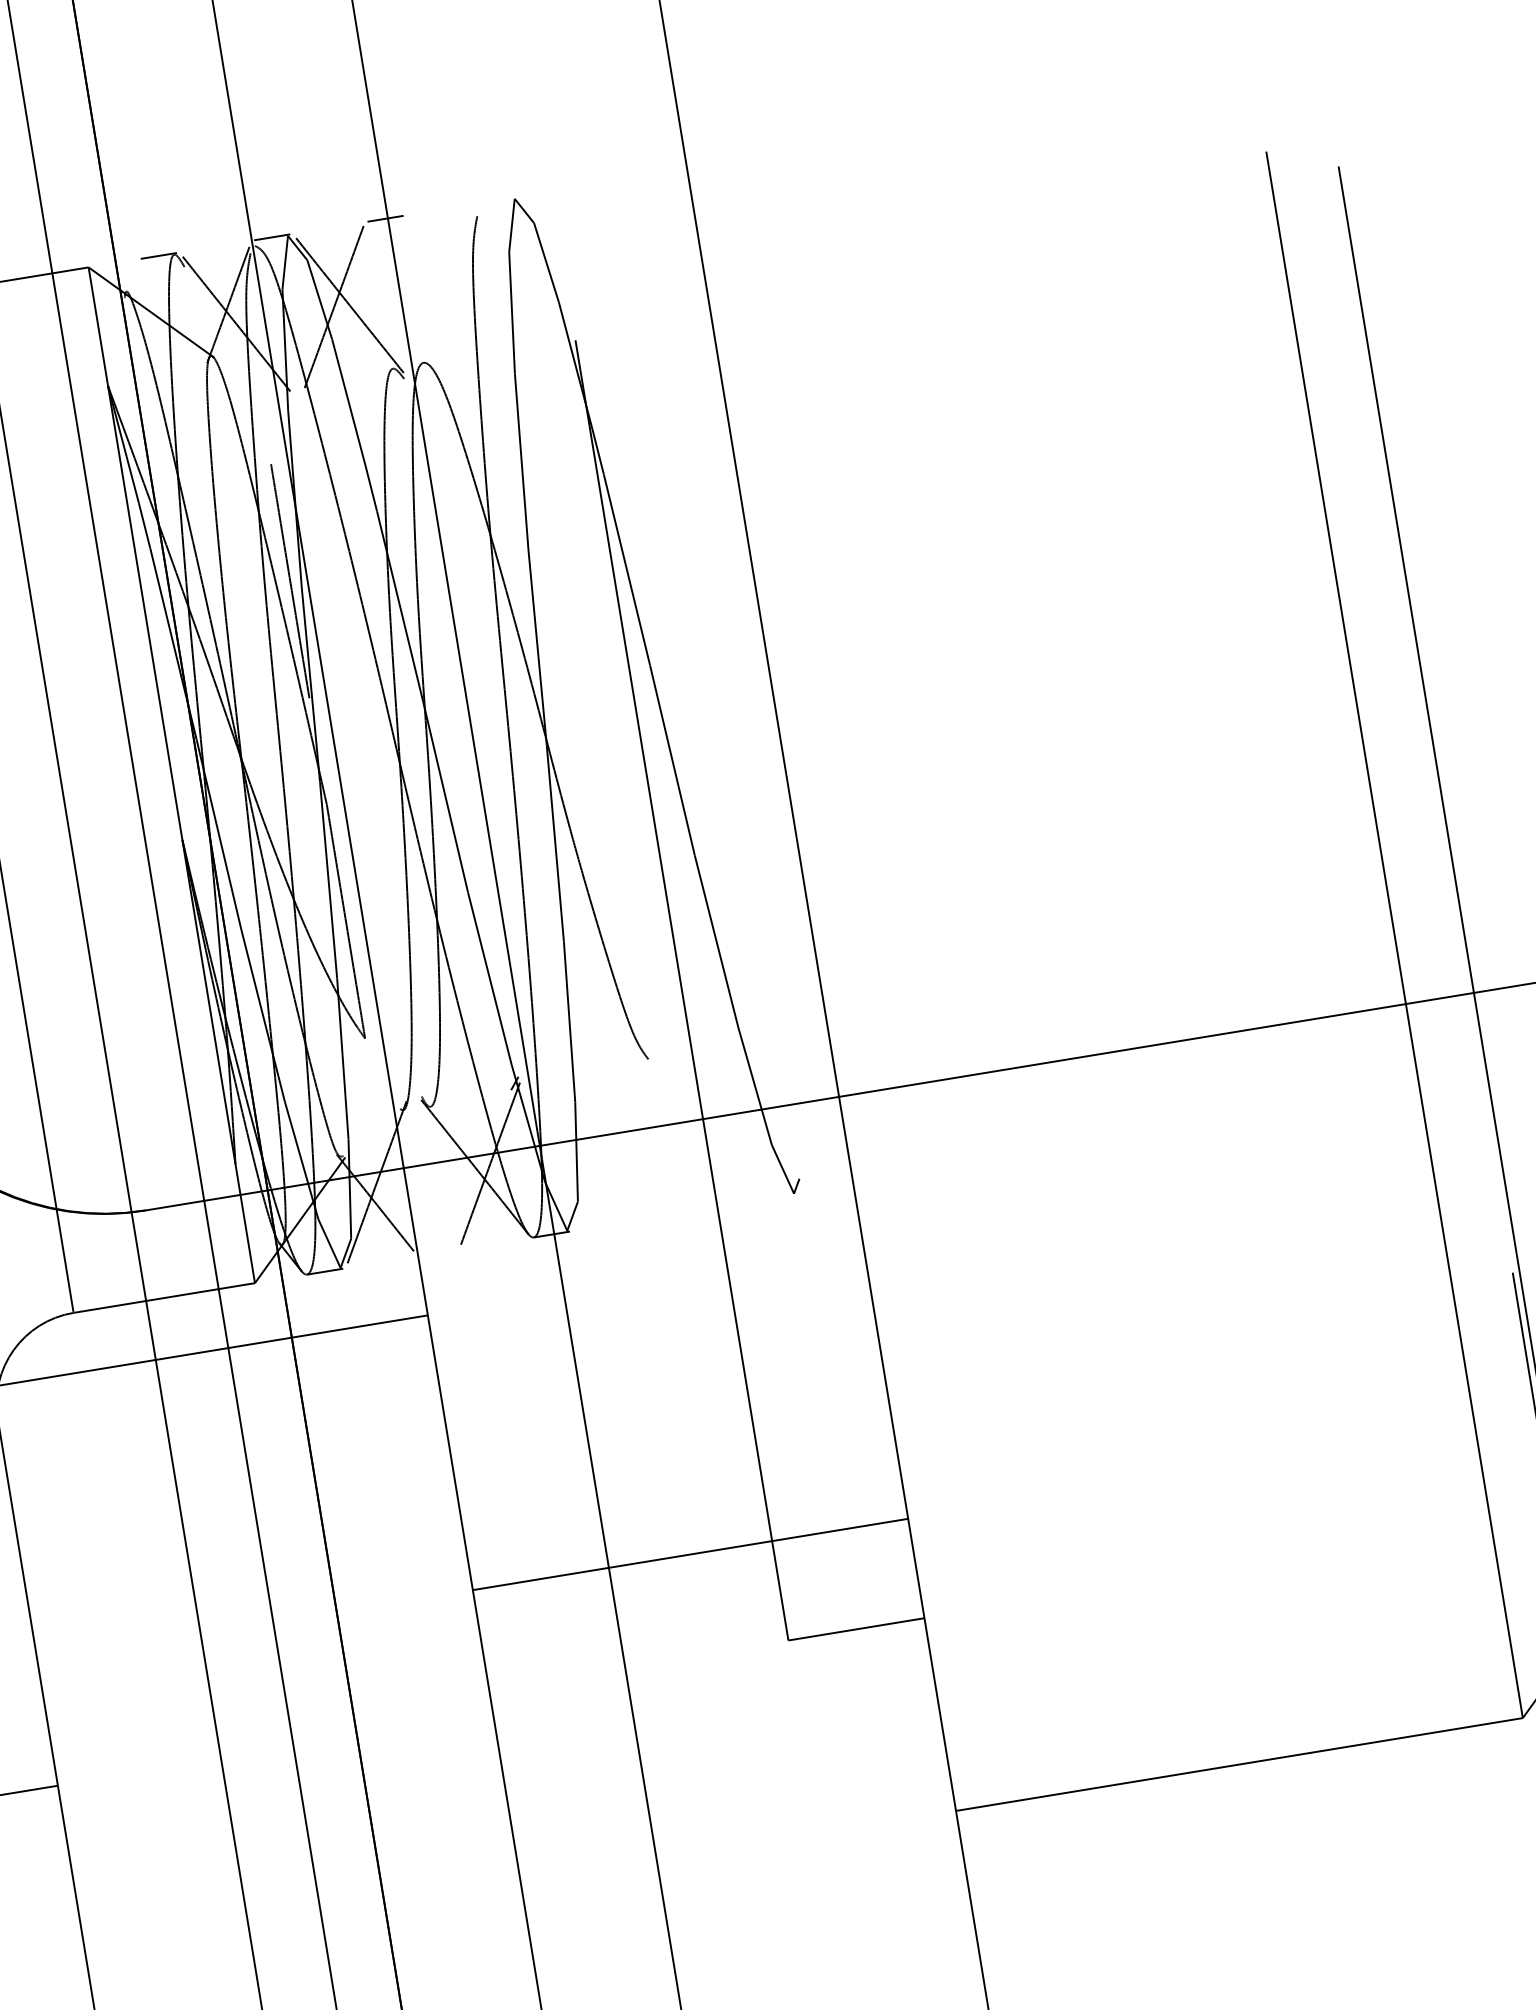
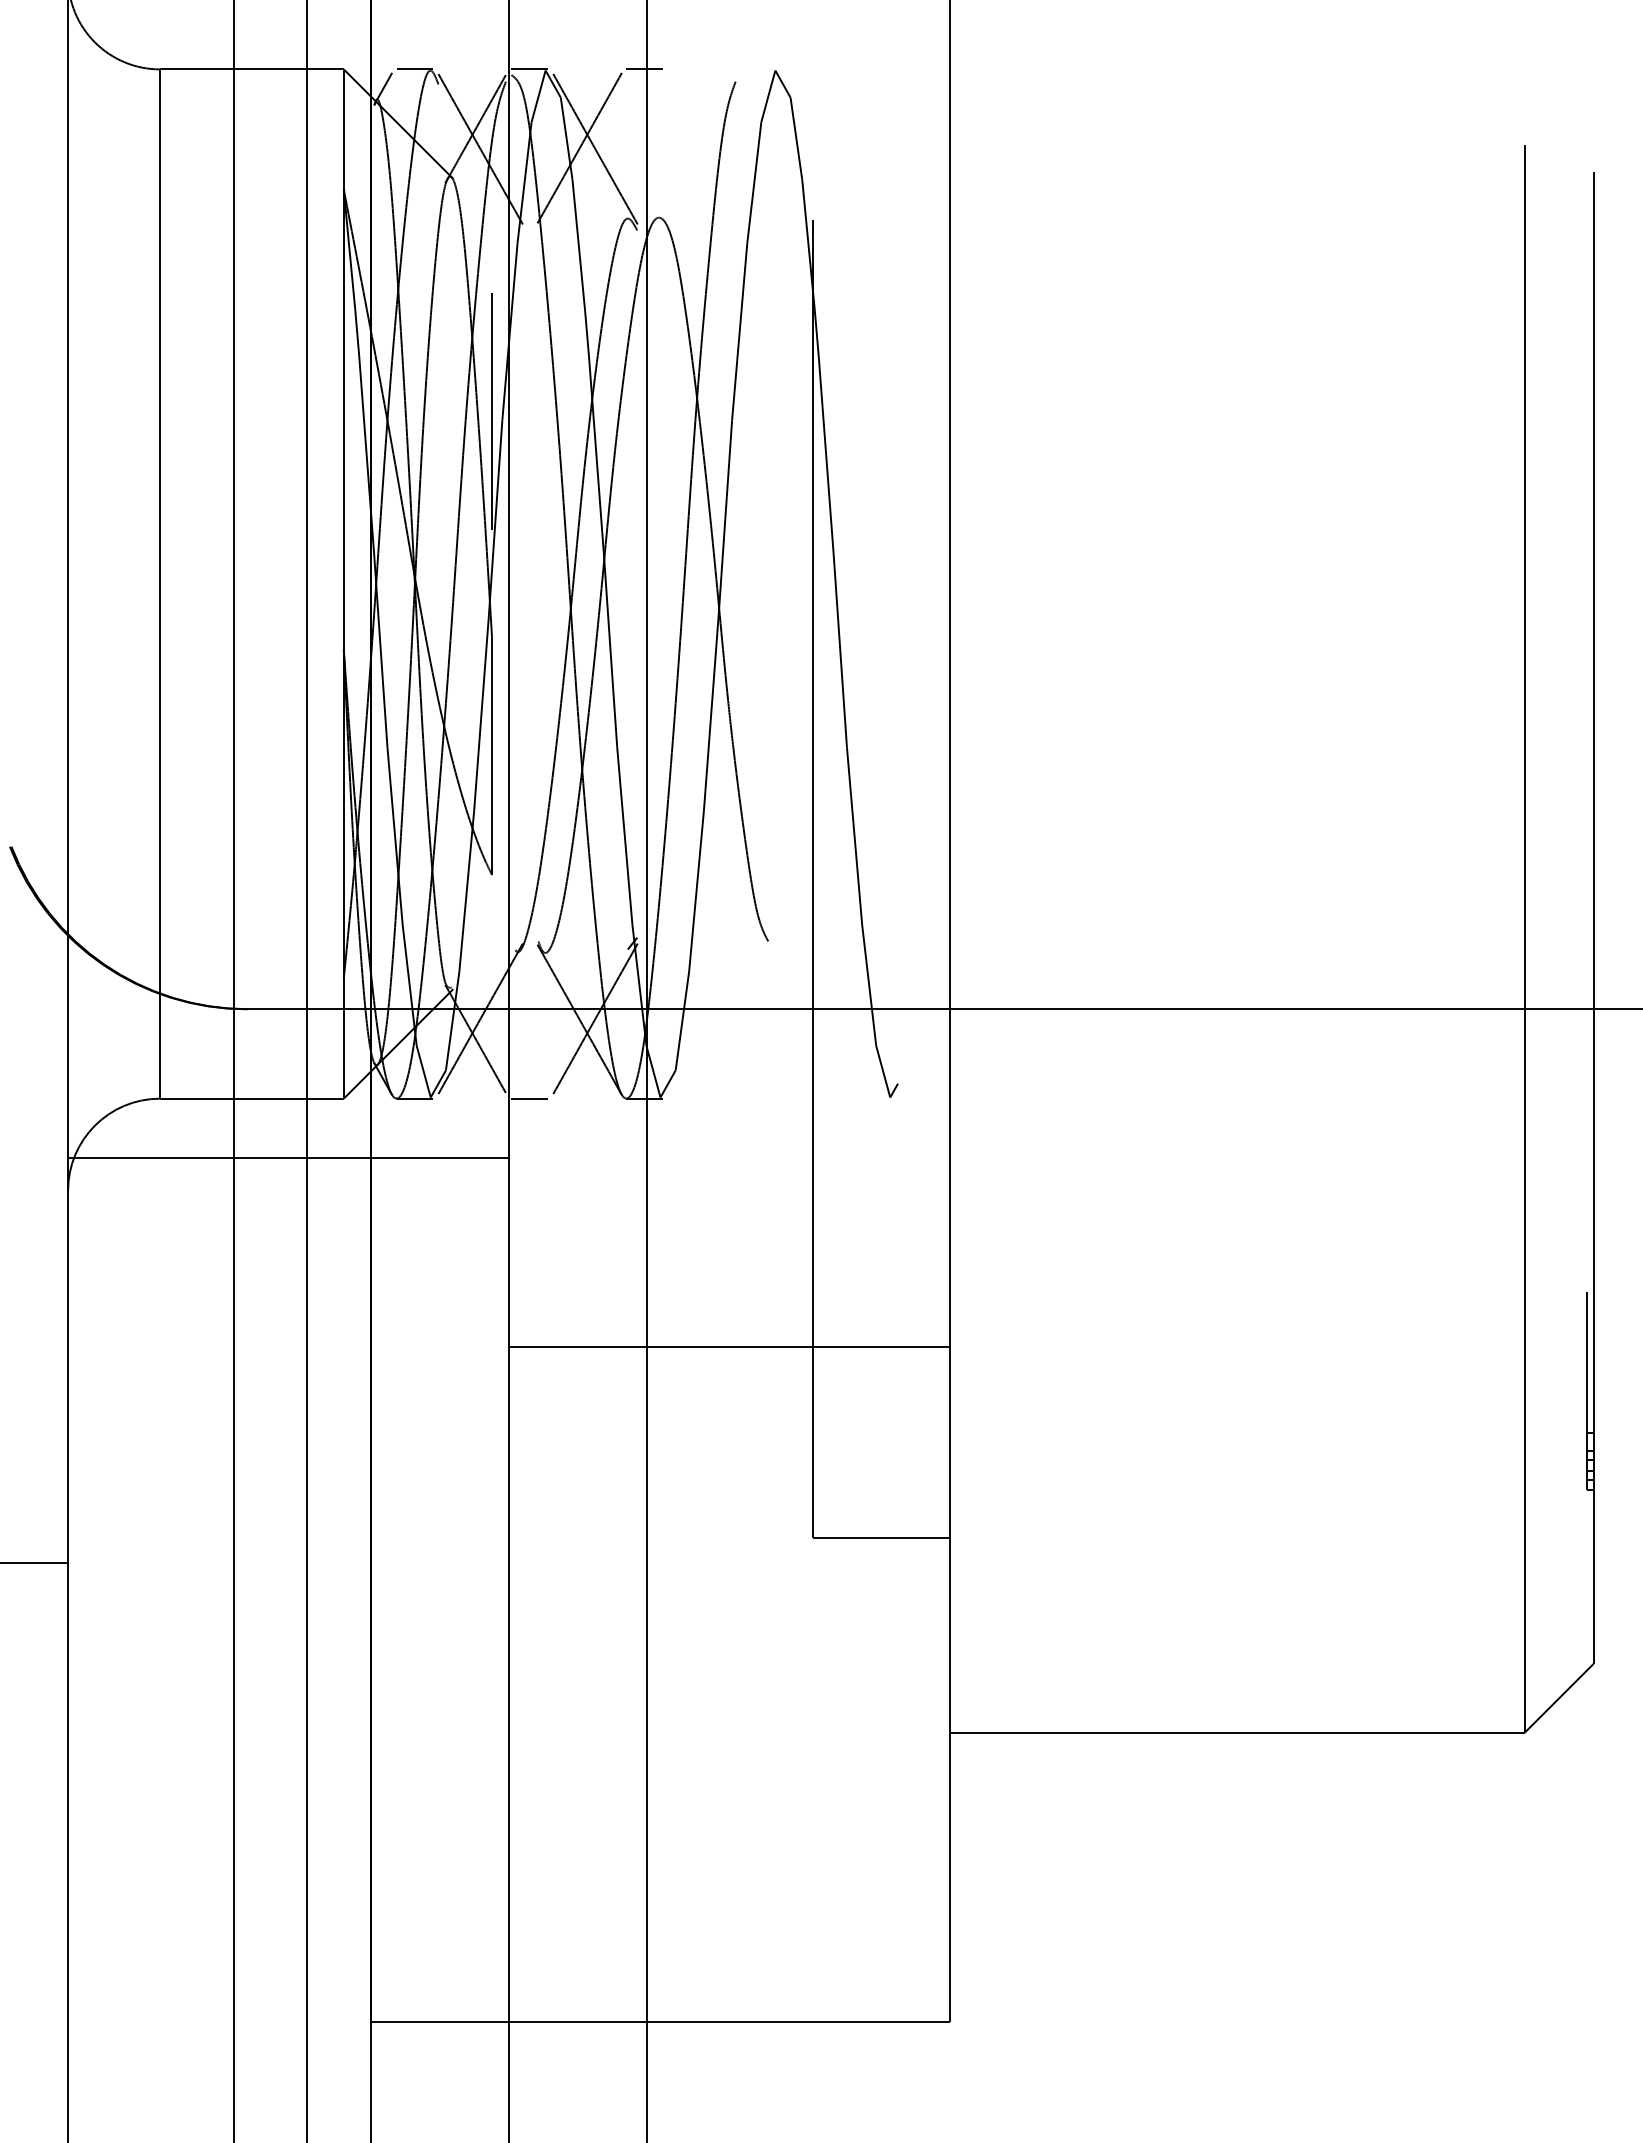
line: (130, 279) -> (383, 88), added
line: (438, 1252) -> (529, 1098), added
line: (690, 1554) -> (729, 1346), moved

